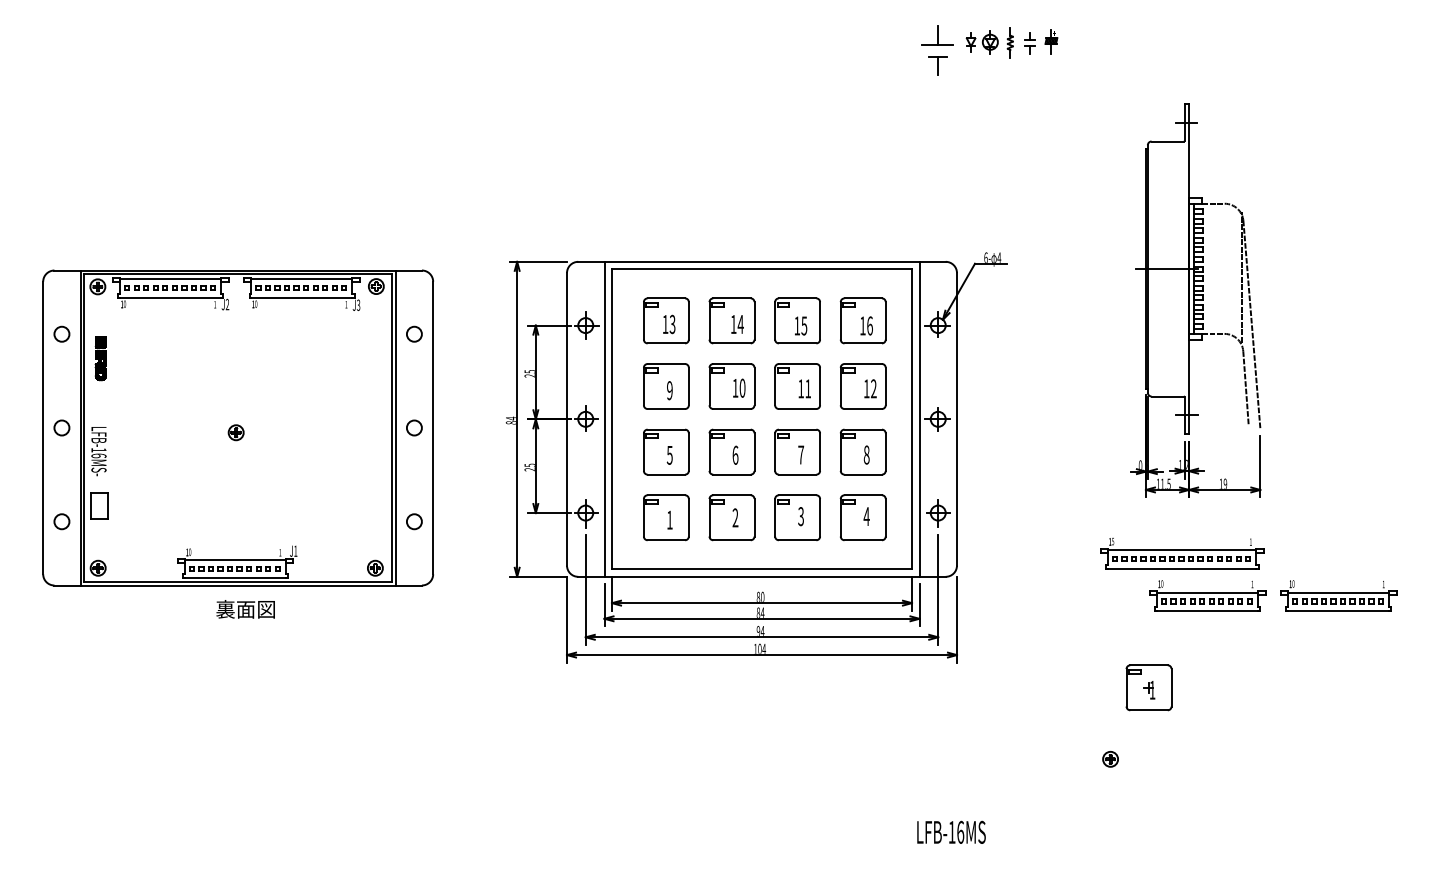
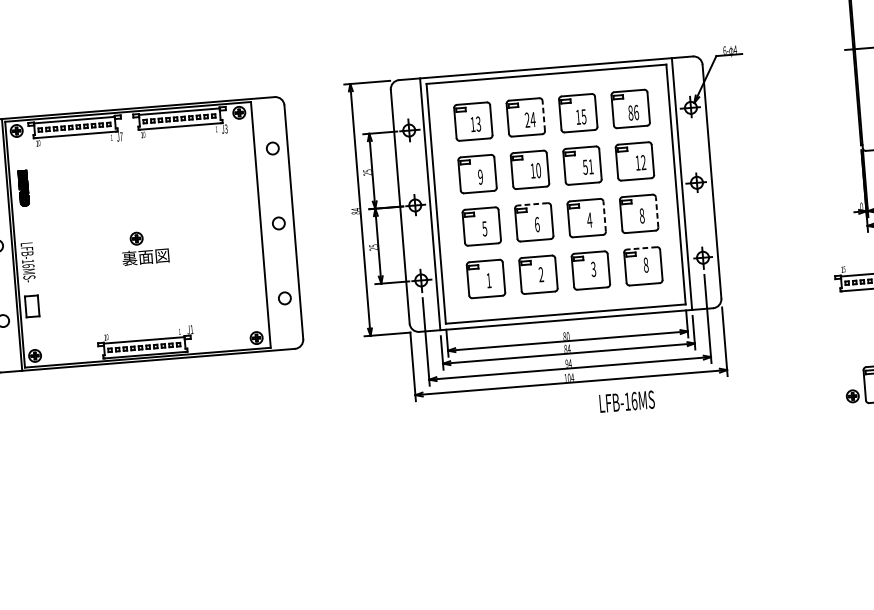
text: (227, 304) -> (121, 136), J2 -> J7
line: (754, 320) -> (543, 115), solid -> dashed
text: (733, 323) -> (527, 119), 14 -> 24
text: (862, 325) -> (630, 112), 16 -> 86
text: (800, 388) -> (584, 167), 11 -> 51
line: (395, 427) -> (263, 224), removed
line: (732, 429) -> (533, 204), solid -> dashed
line: (820, 452) -> (605, 216), solid -> dashed
line: (885, 452) -> (656, 212), solid -> dashed
text: (800, 454) -> (589, 219), 7 -> 4
line: (863, 495) -> (642, 248), solid -> dashed
text: (866, 516) -> (645, 265), 4 -> 8
text: (245, 609) -> (145, 257), moved
part: (1110, 759) -> (852, 396), moved
text: (951, 831) -> (627, 400), moved

